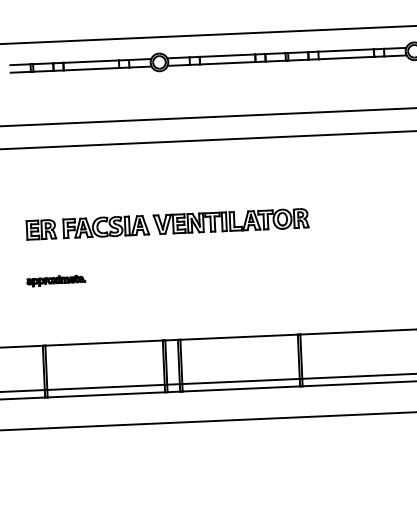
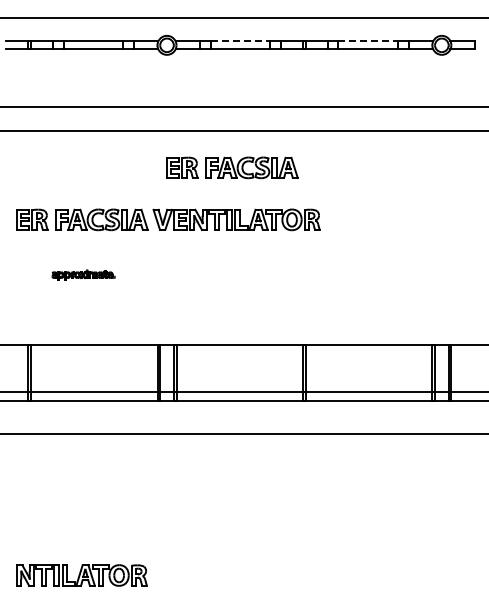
line: (346, 50) -> (368, 41), solid -> dashed
line: (227, 55) -> (240, 41), solid -> dashed
part: (225, 173) -> (232, 167), added
part: (56, 279) -> (83, 274), moved

